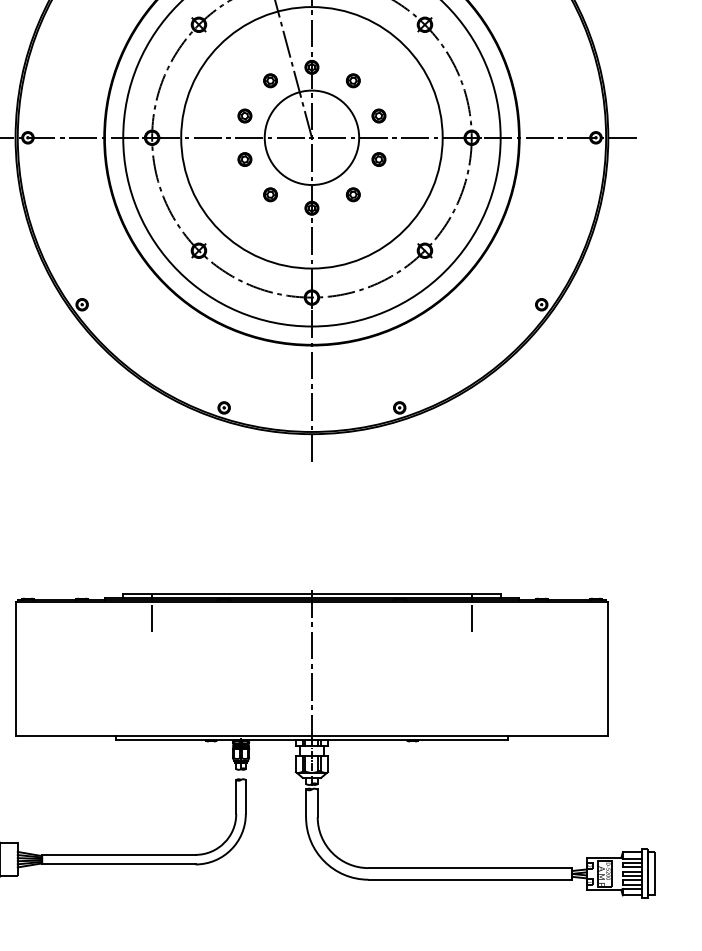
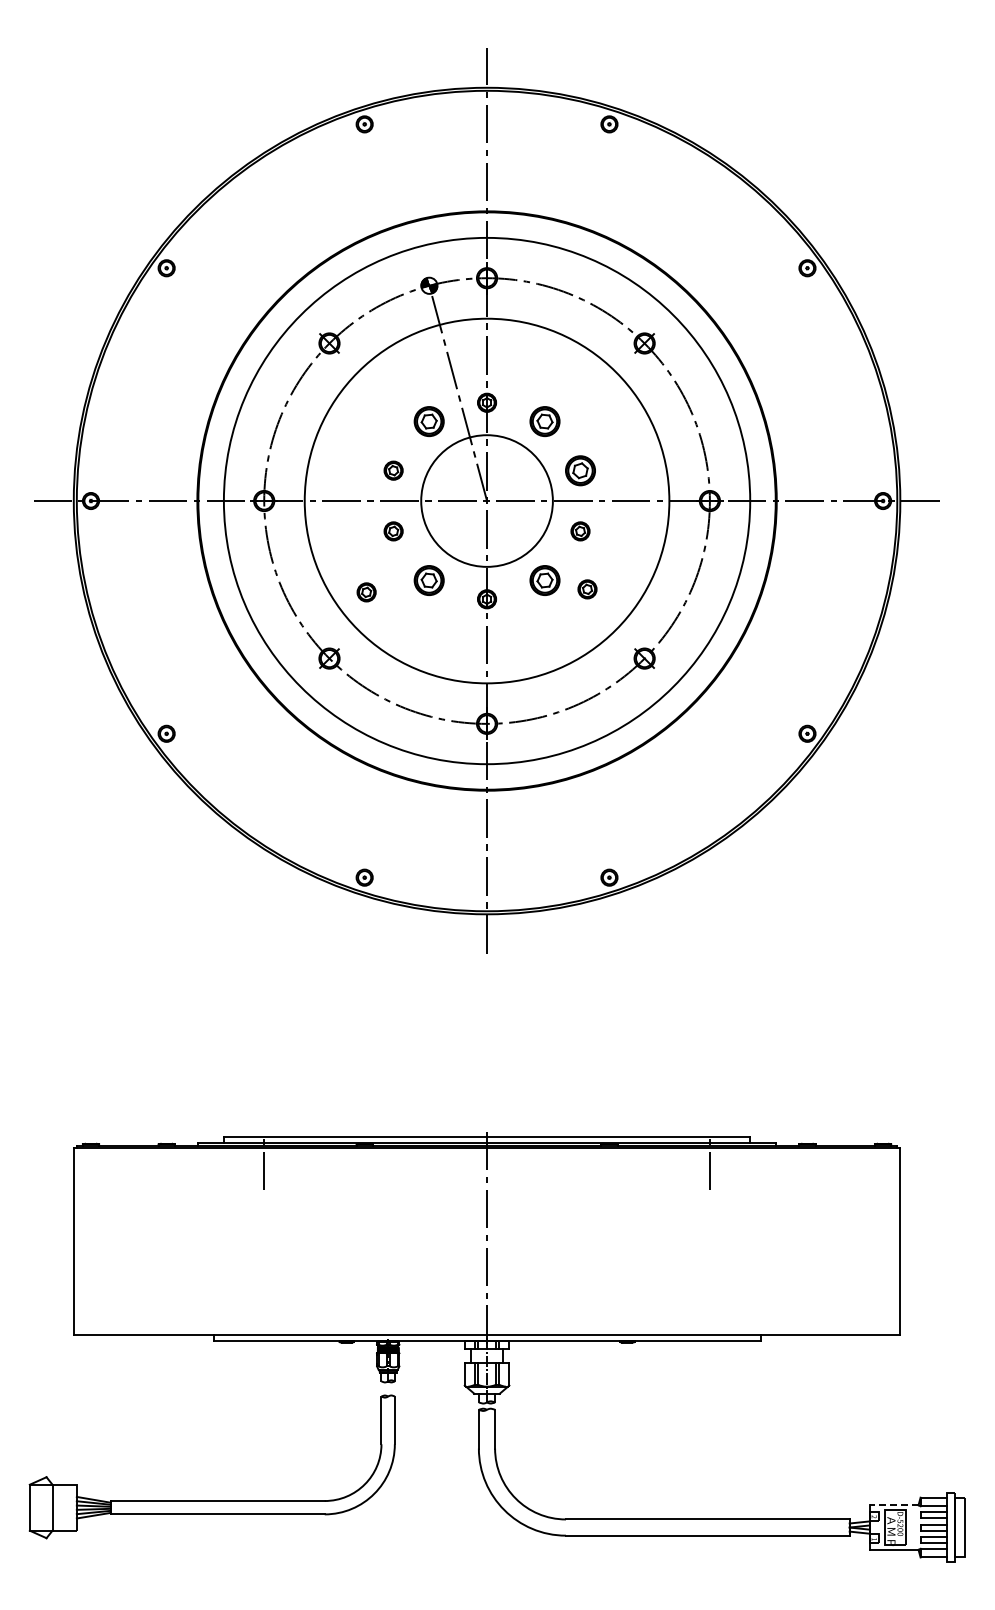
part: (270, 80) -> (429, 421), size x1.6
part: (353, 80) -> (544, 421), size x1.6
part: (378, 115) -> (580, 470), size x1.6
part: (270, 194) -> (429, 580), size x1.6
part: (353, 194) -> (544, 580), size x1.6
part: (383, 201) -> (587, 589), added
part: (225, 203) -> (366, 592), added
line: (603, 858) -> (893, 1505), solid -> dashed

